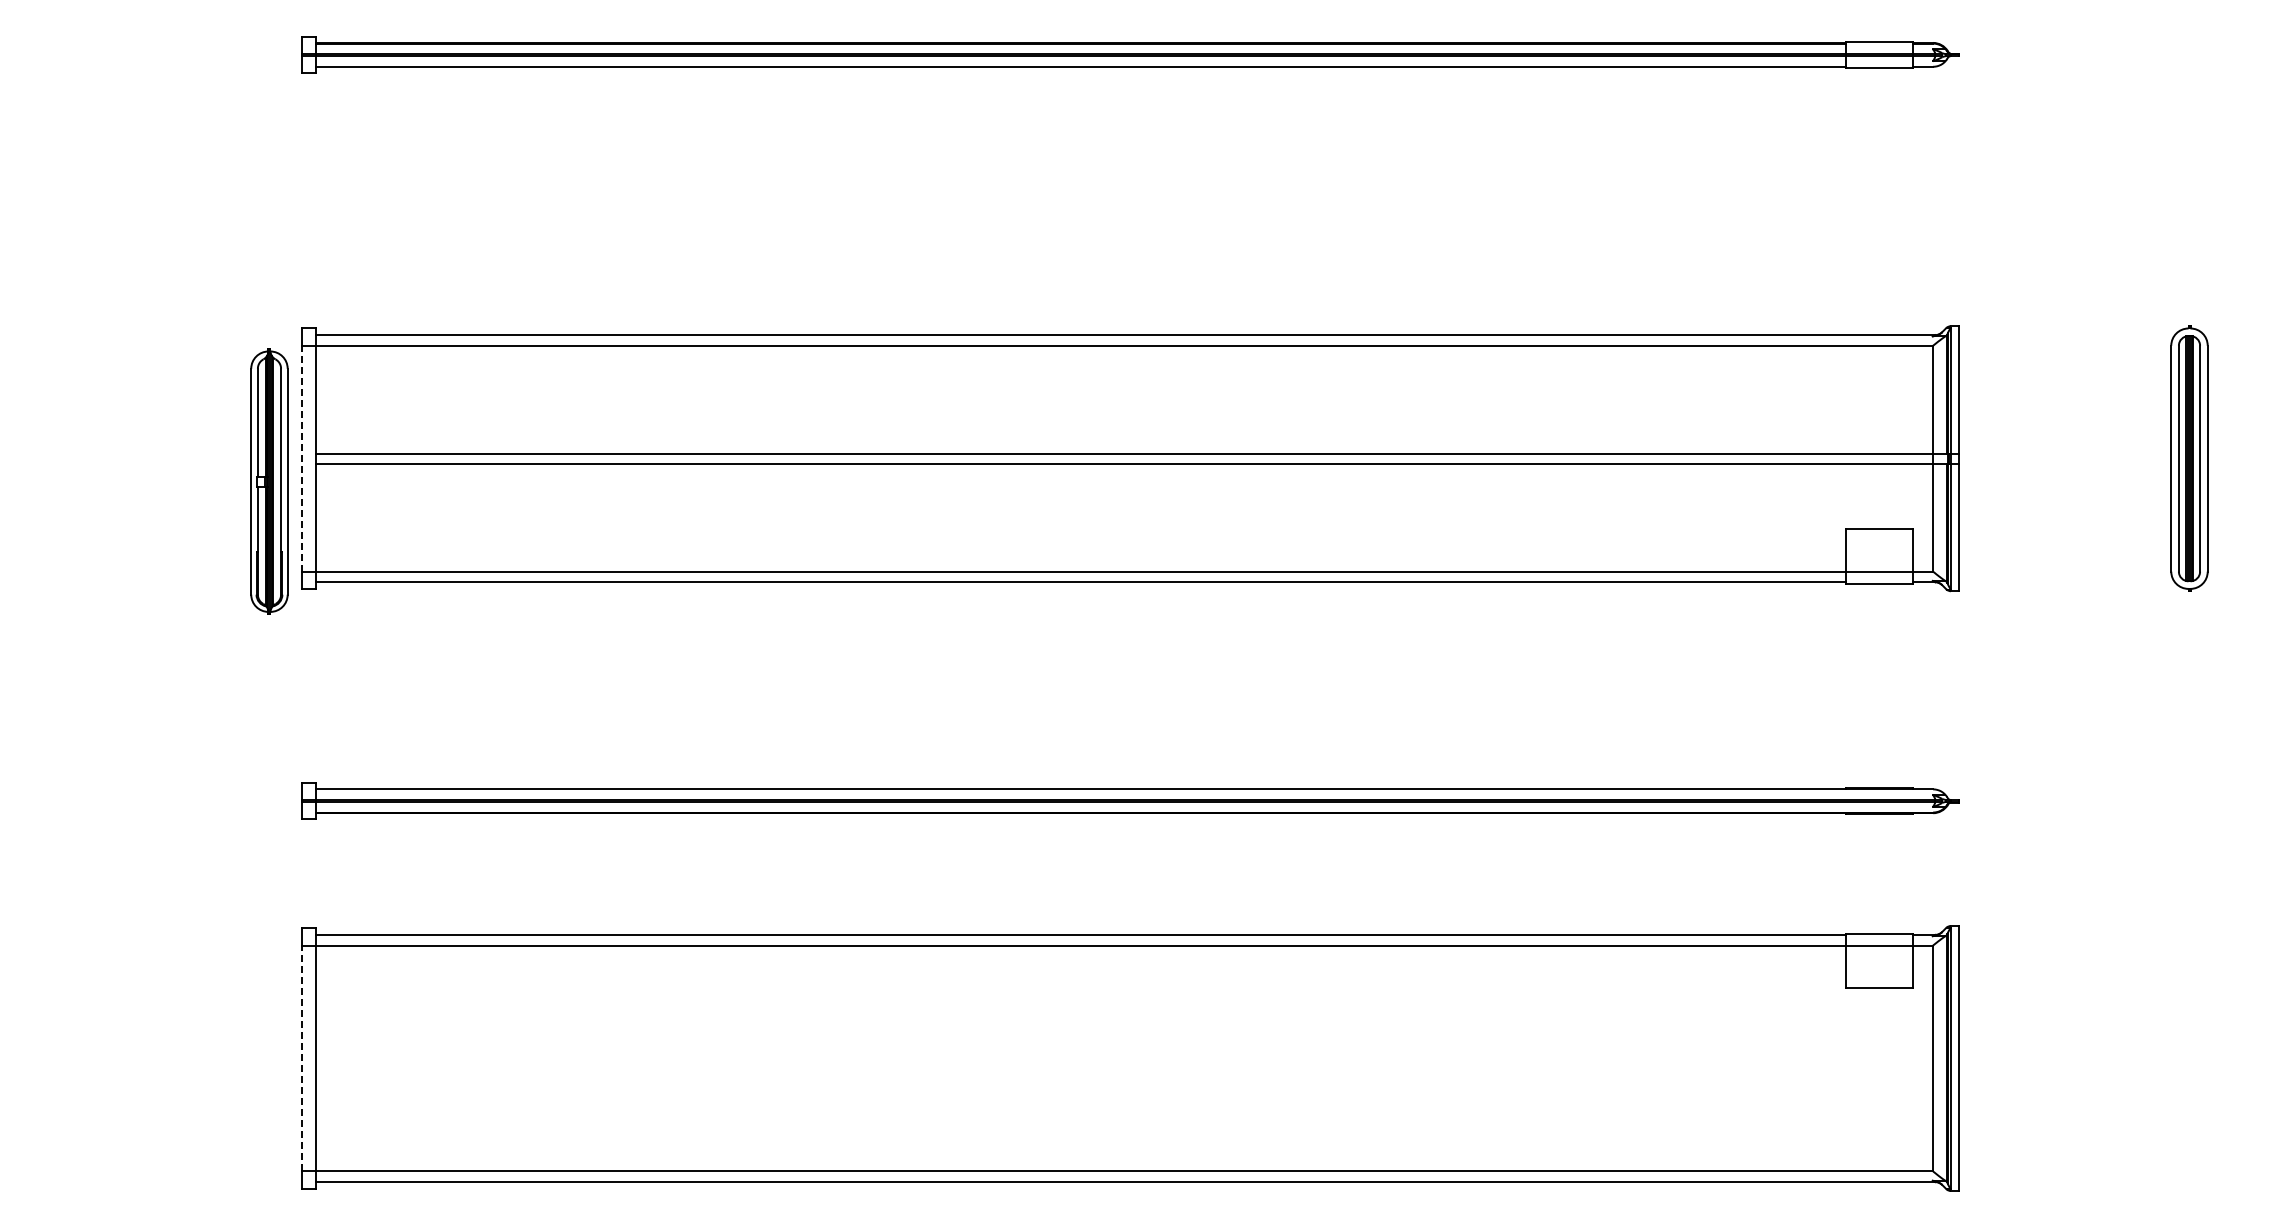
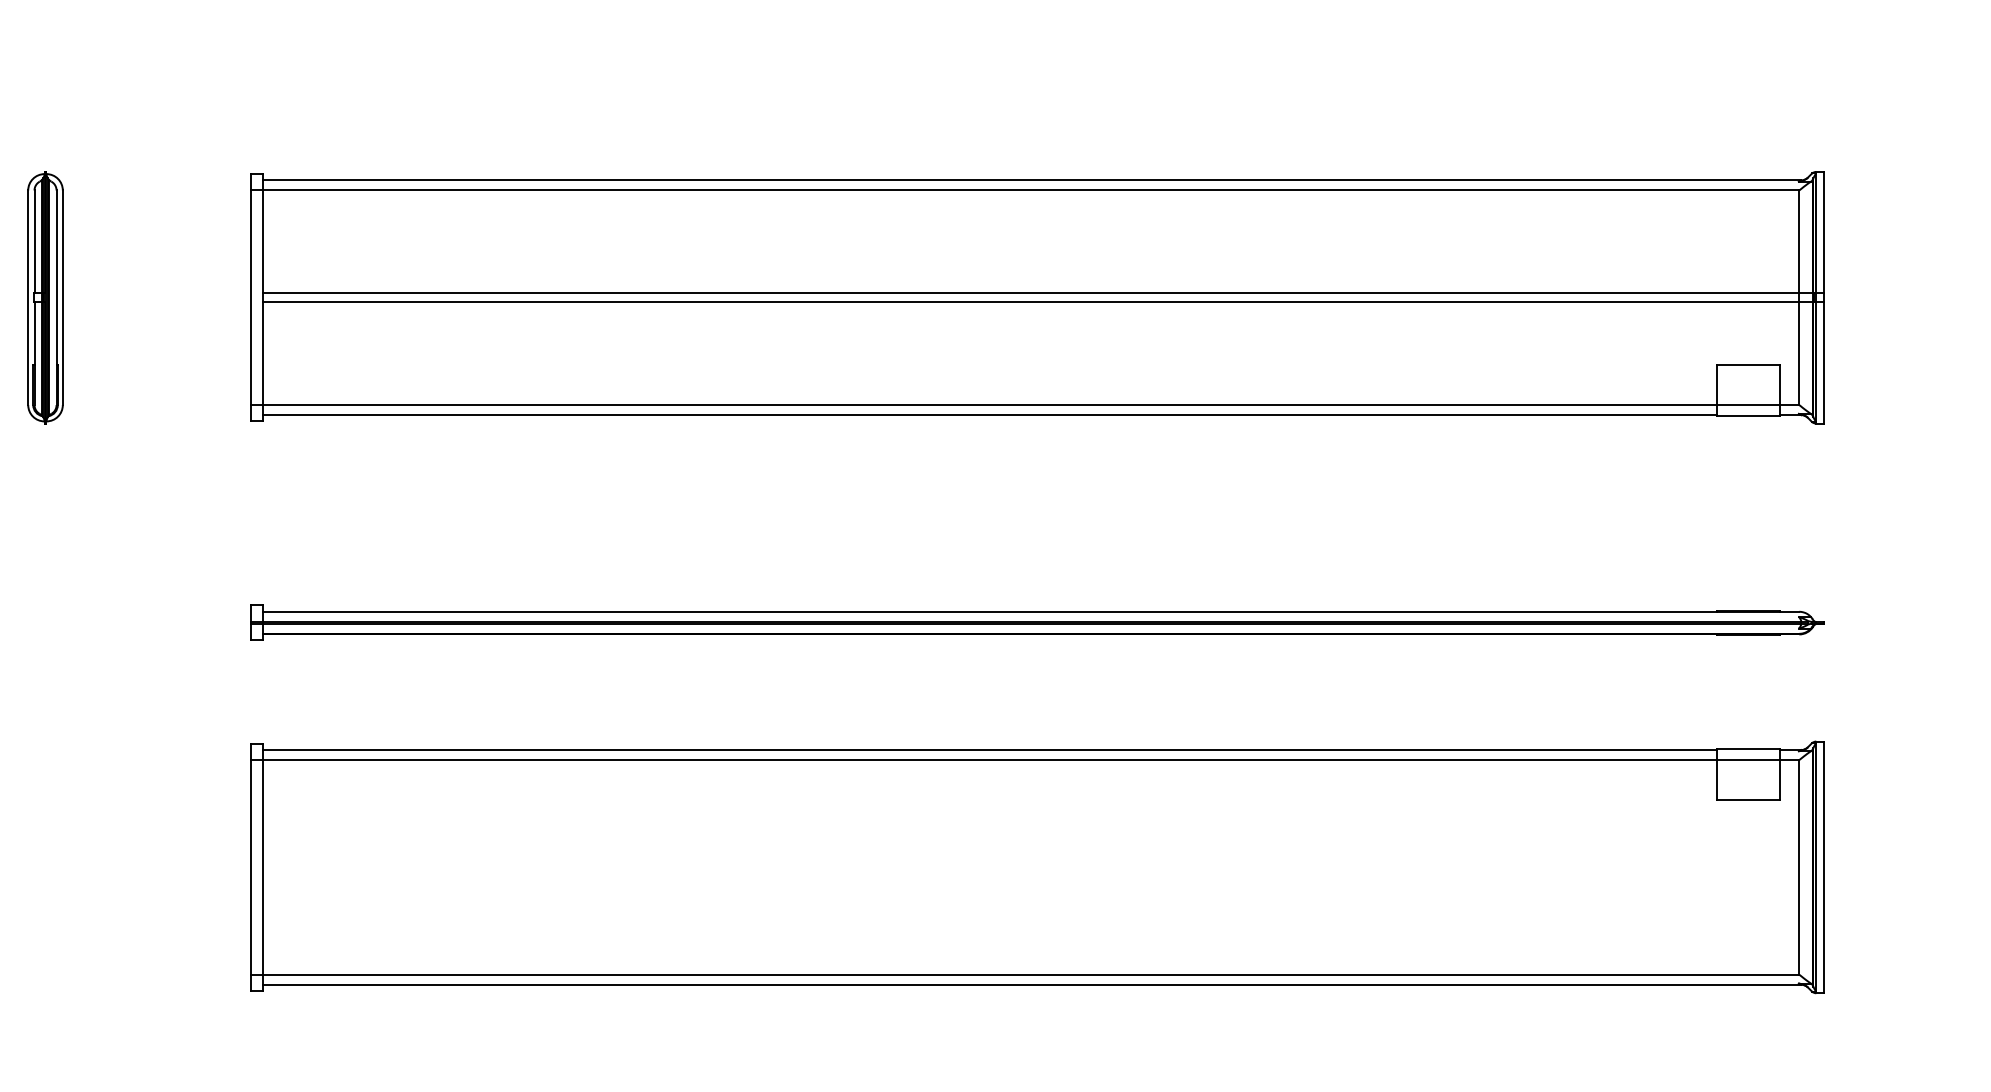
line: (302, 458) -> (250, 297), dashed -> solid
part: (269, 481) -> (45, 297), moved
line: (302, 1058) -> (250, 867), dashed -> solid

